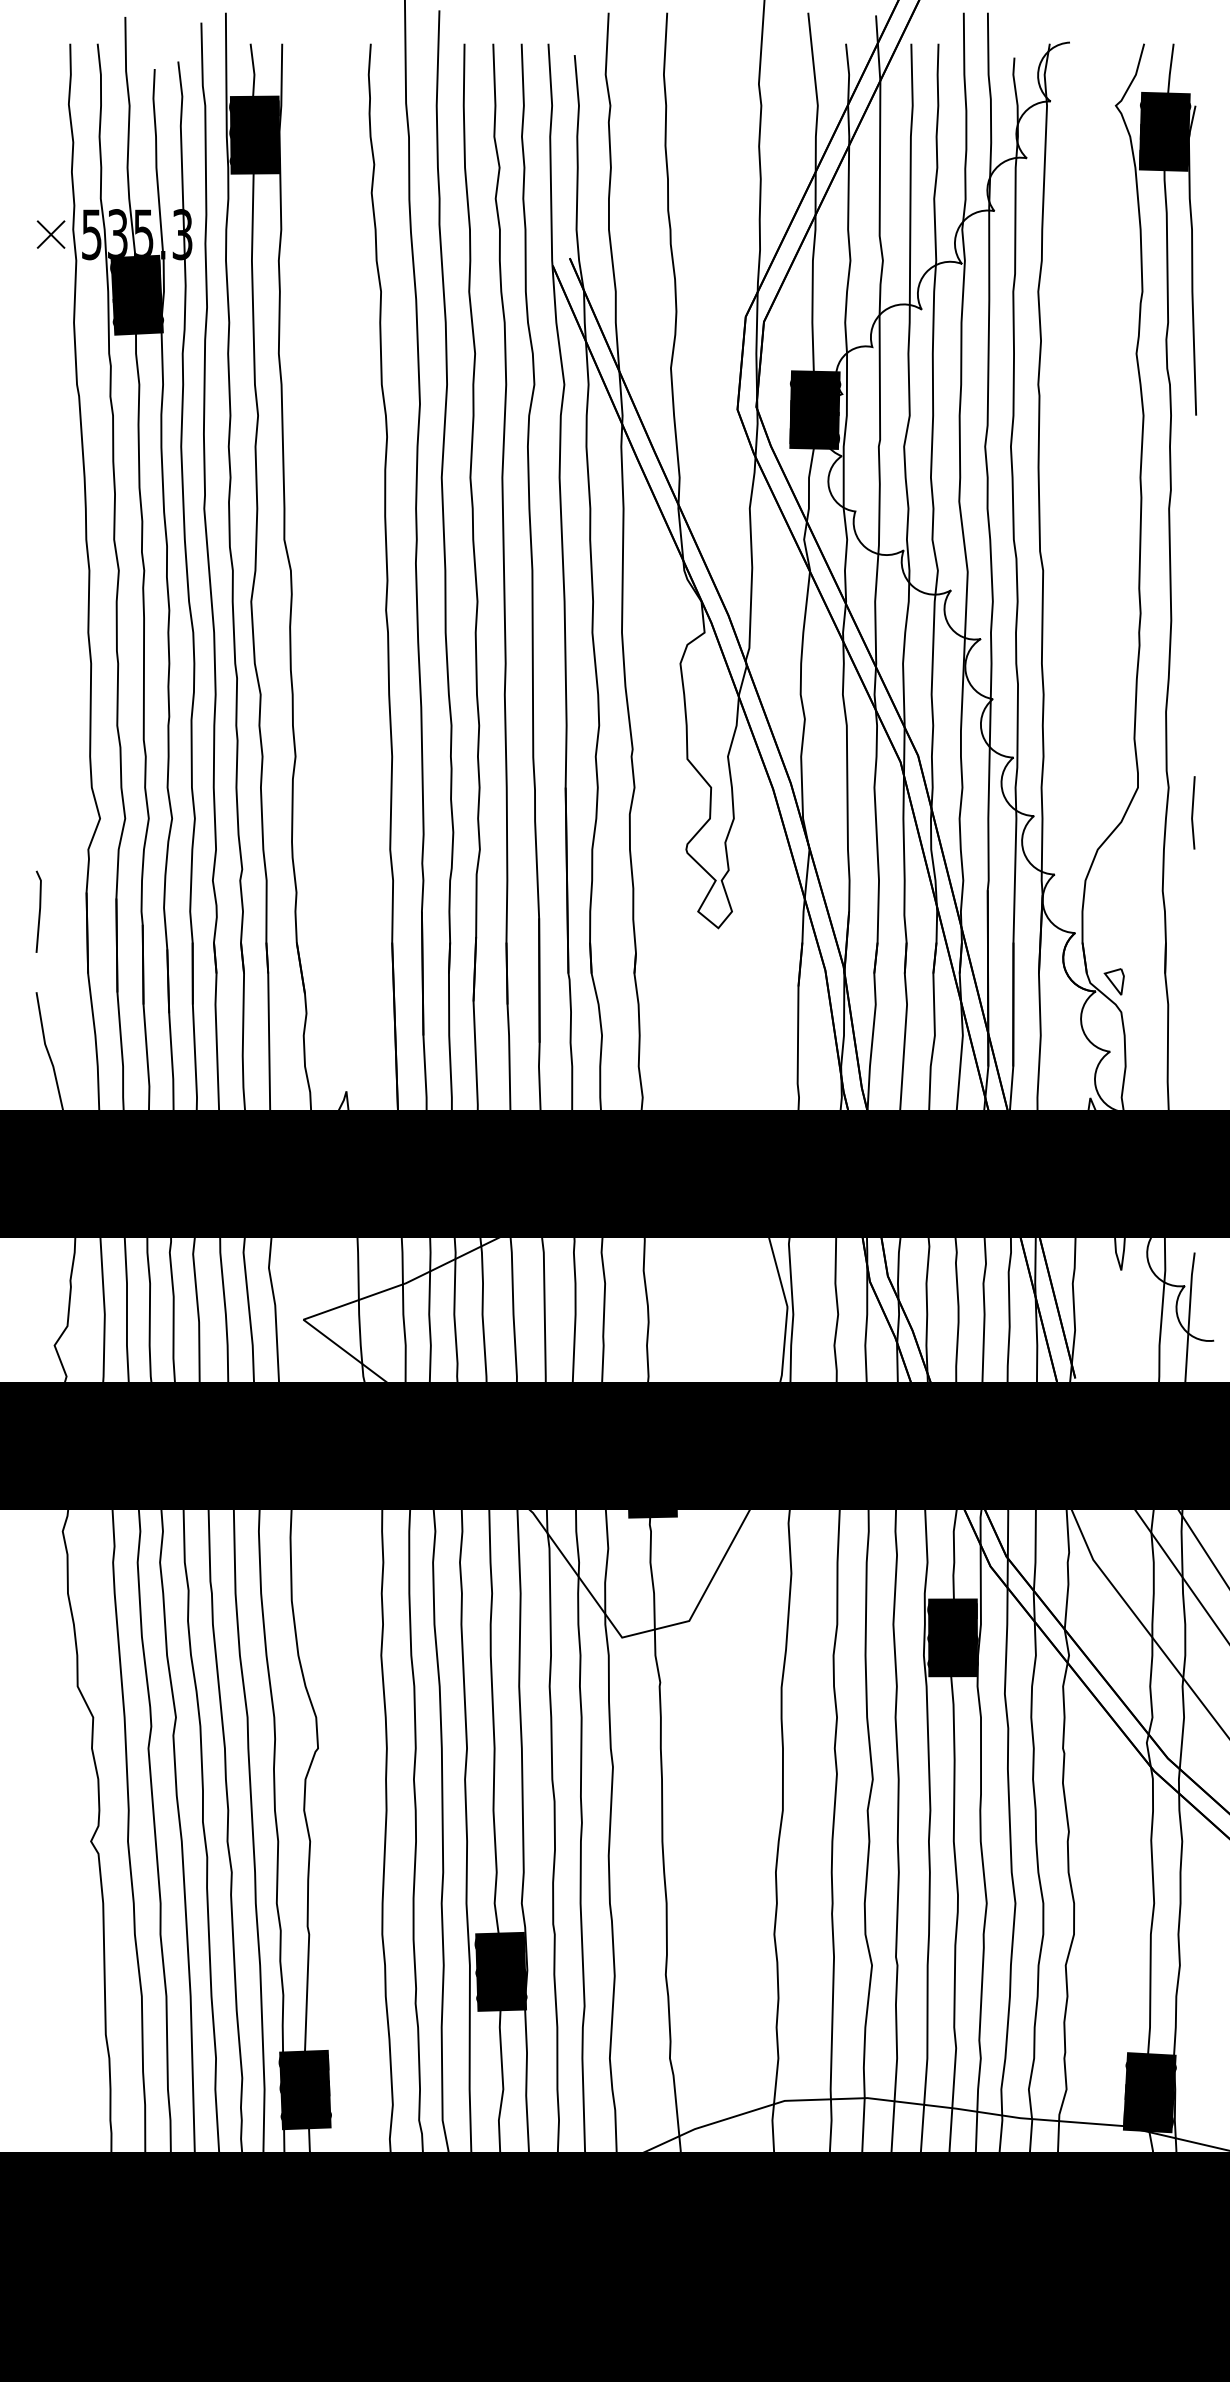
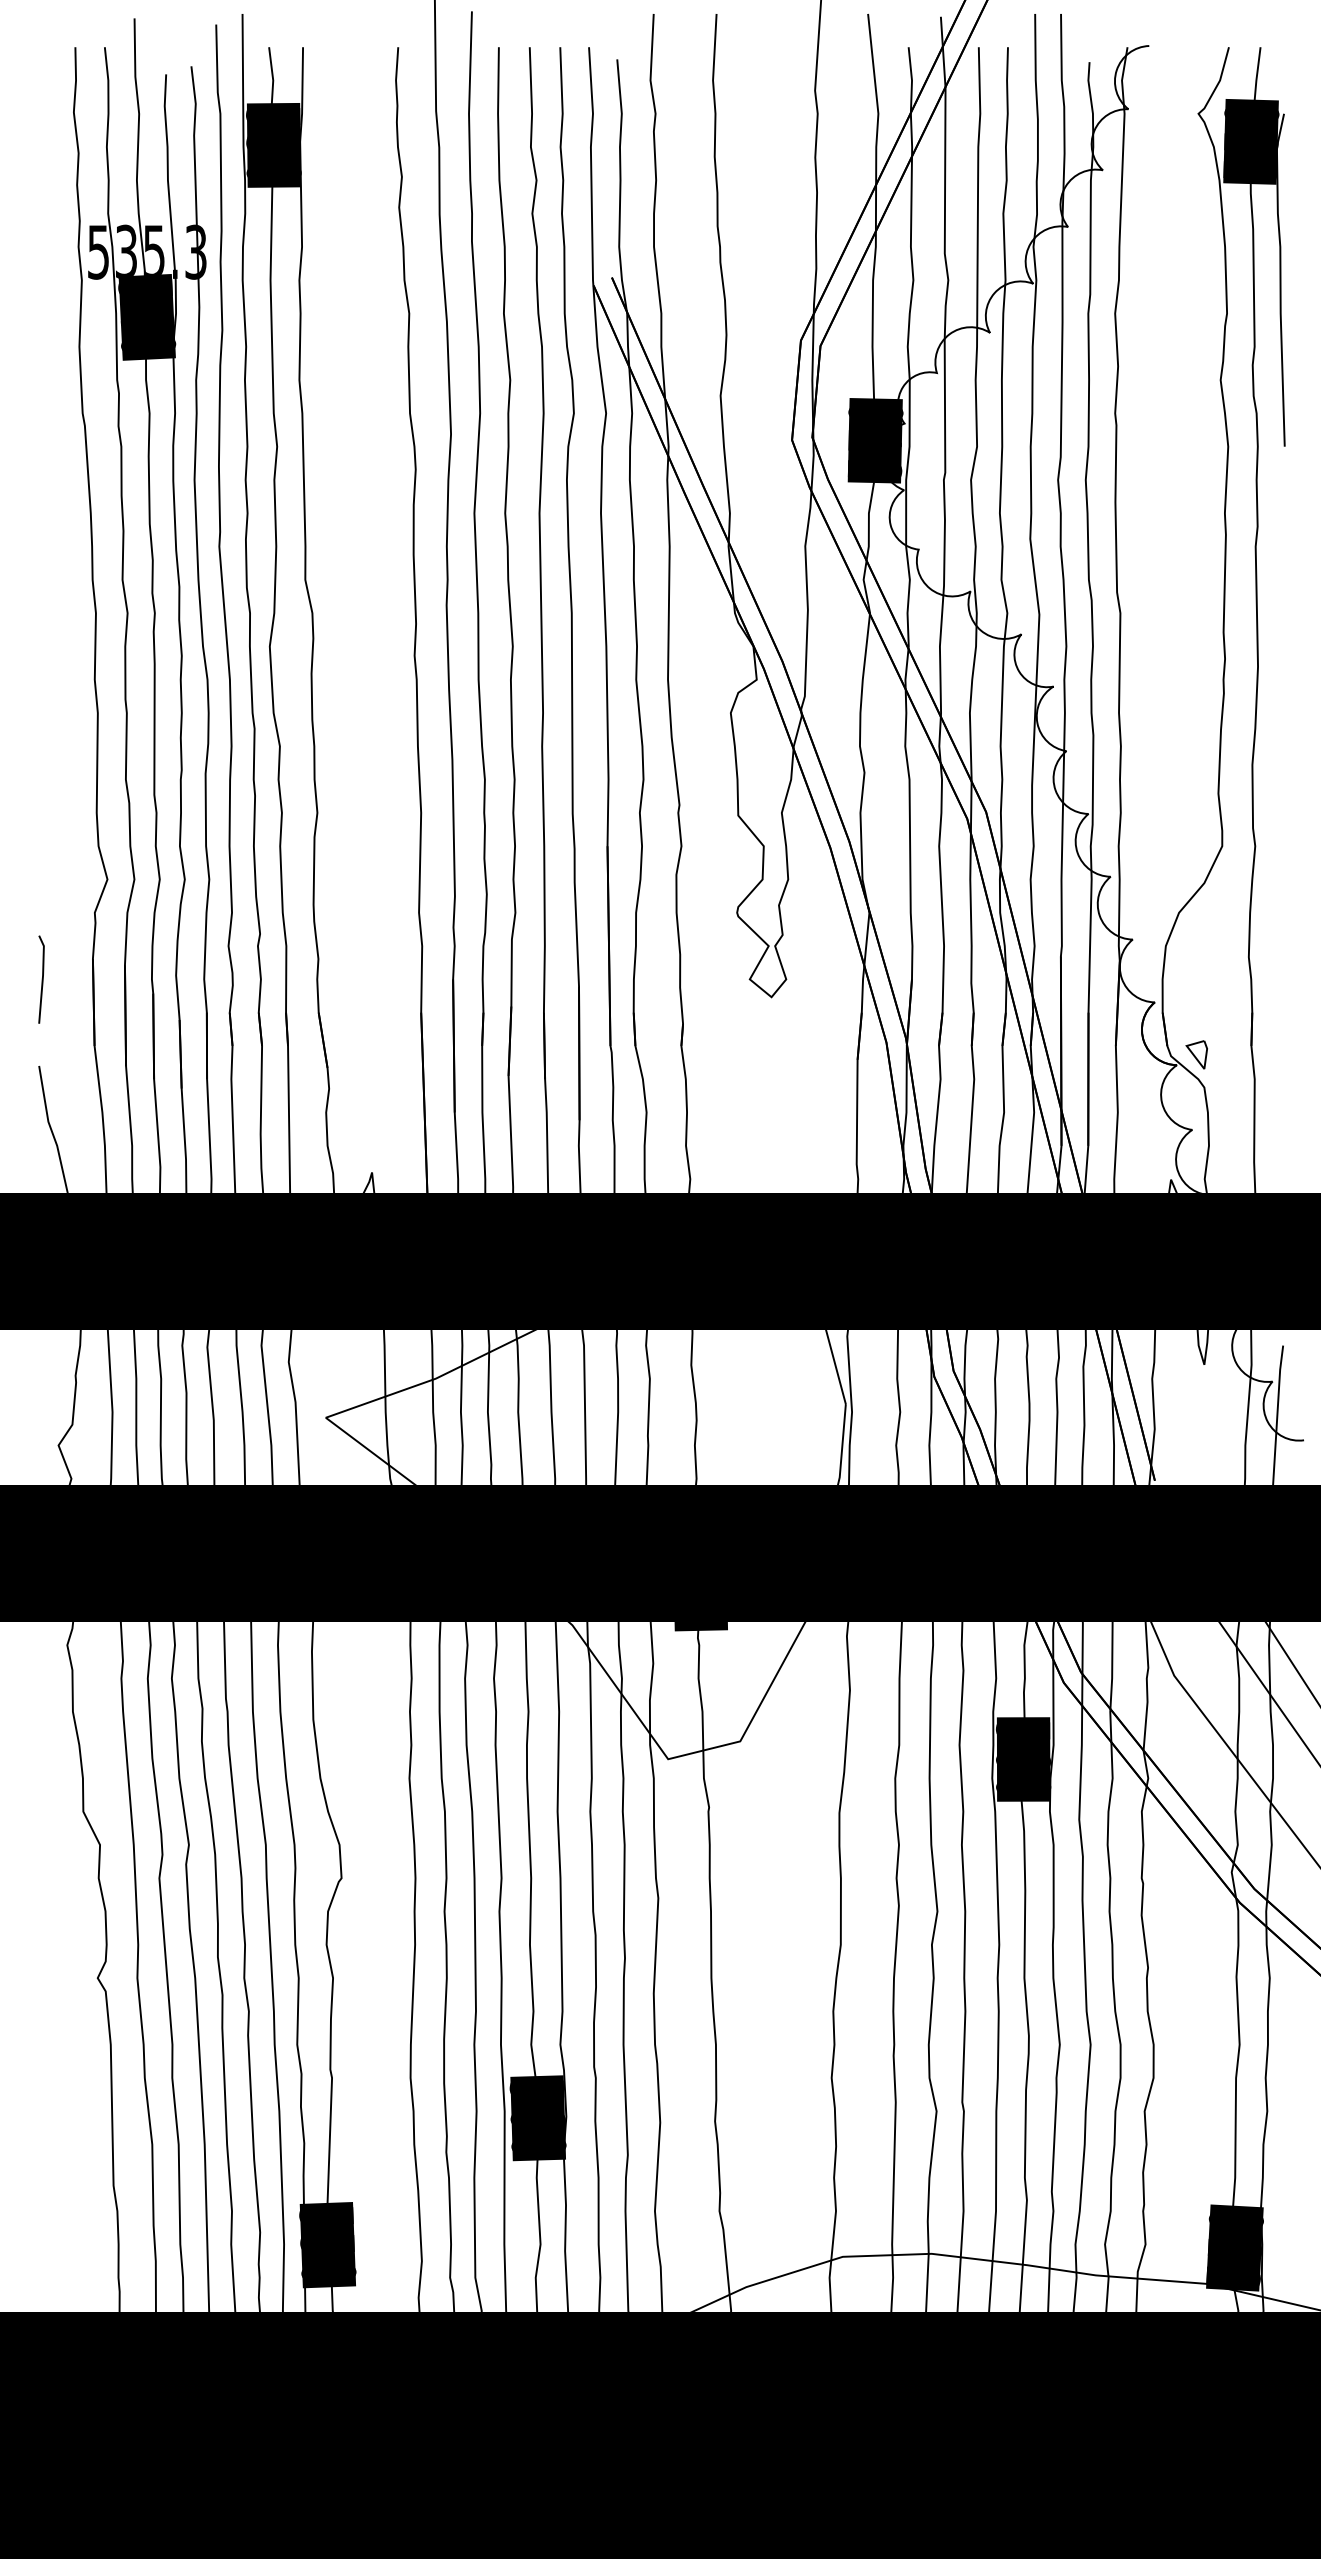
part: (50, 234) -> (54, 252), removed
line: (1193, 813) -> (1281, 873), removed

